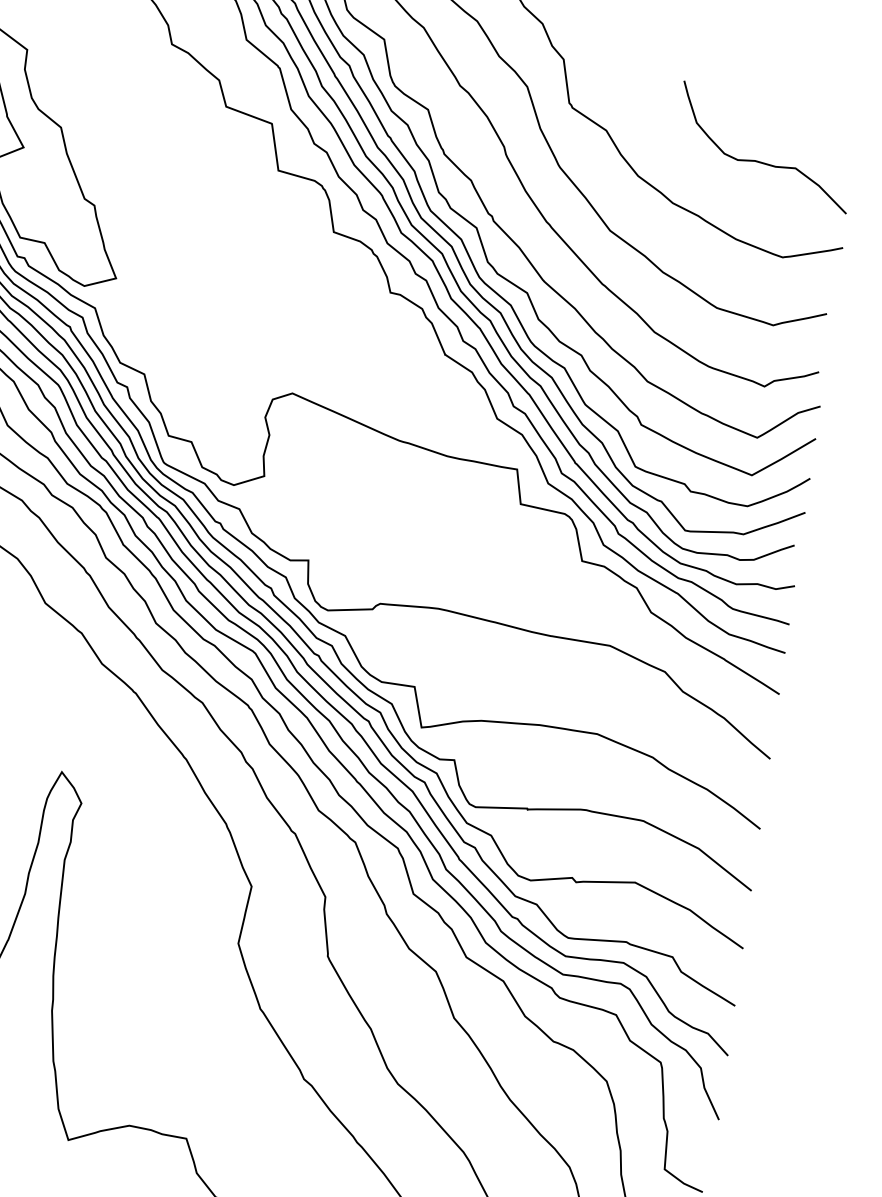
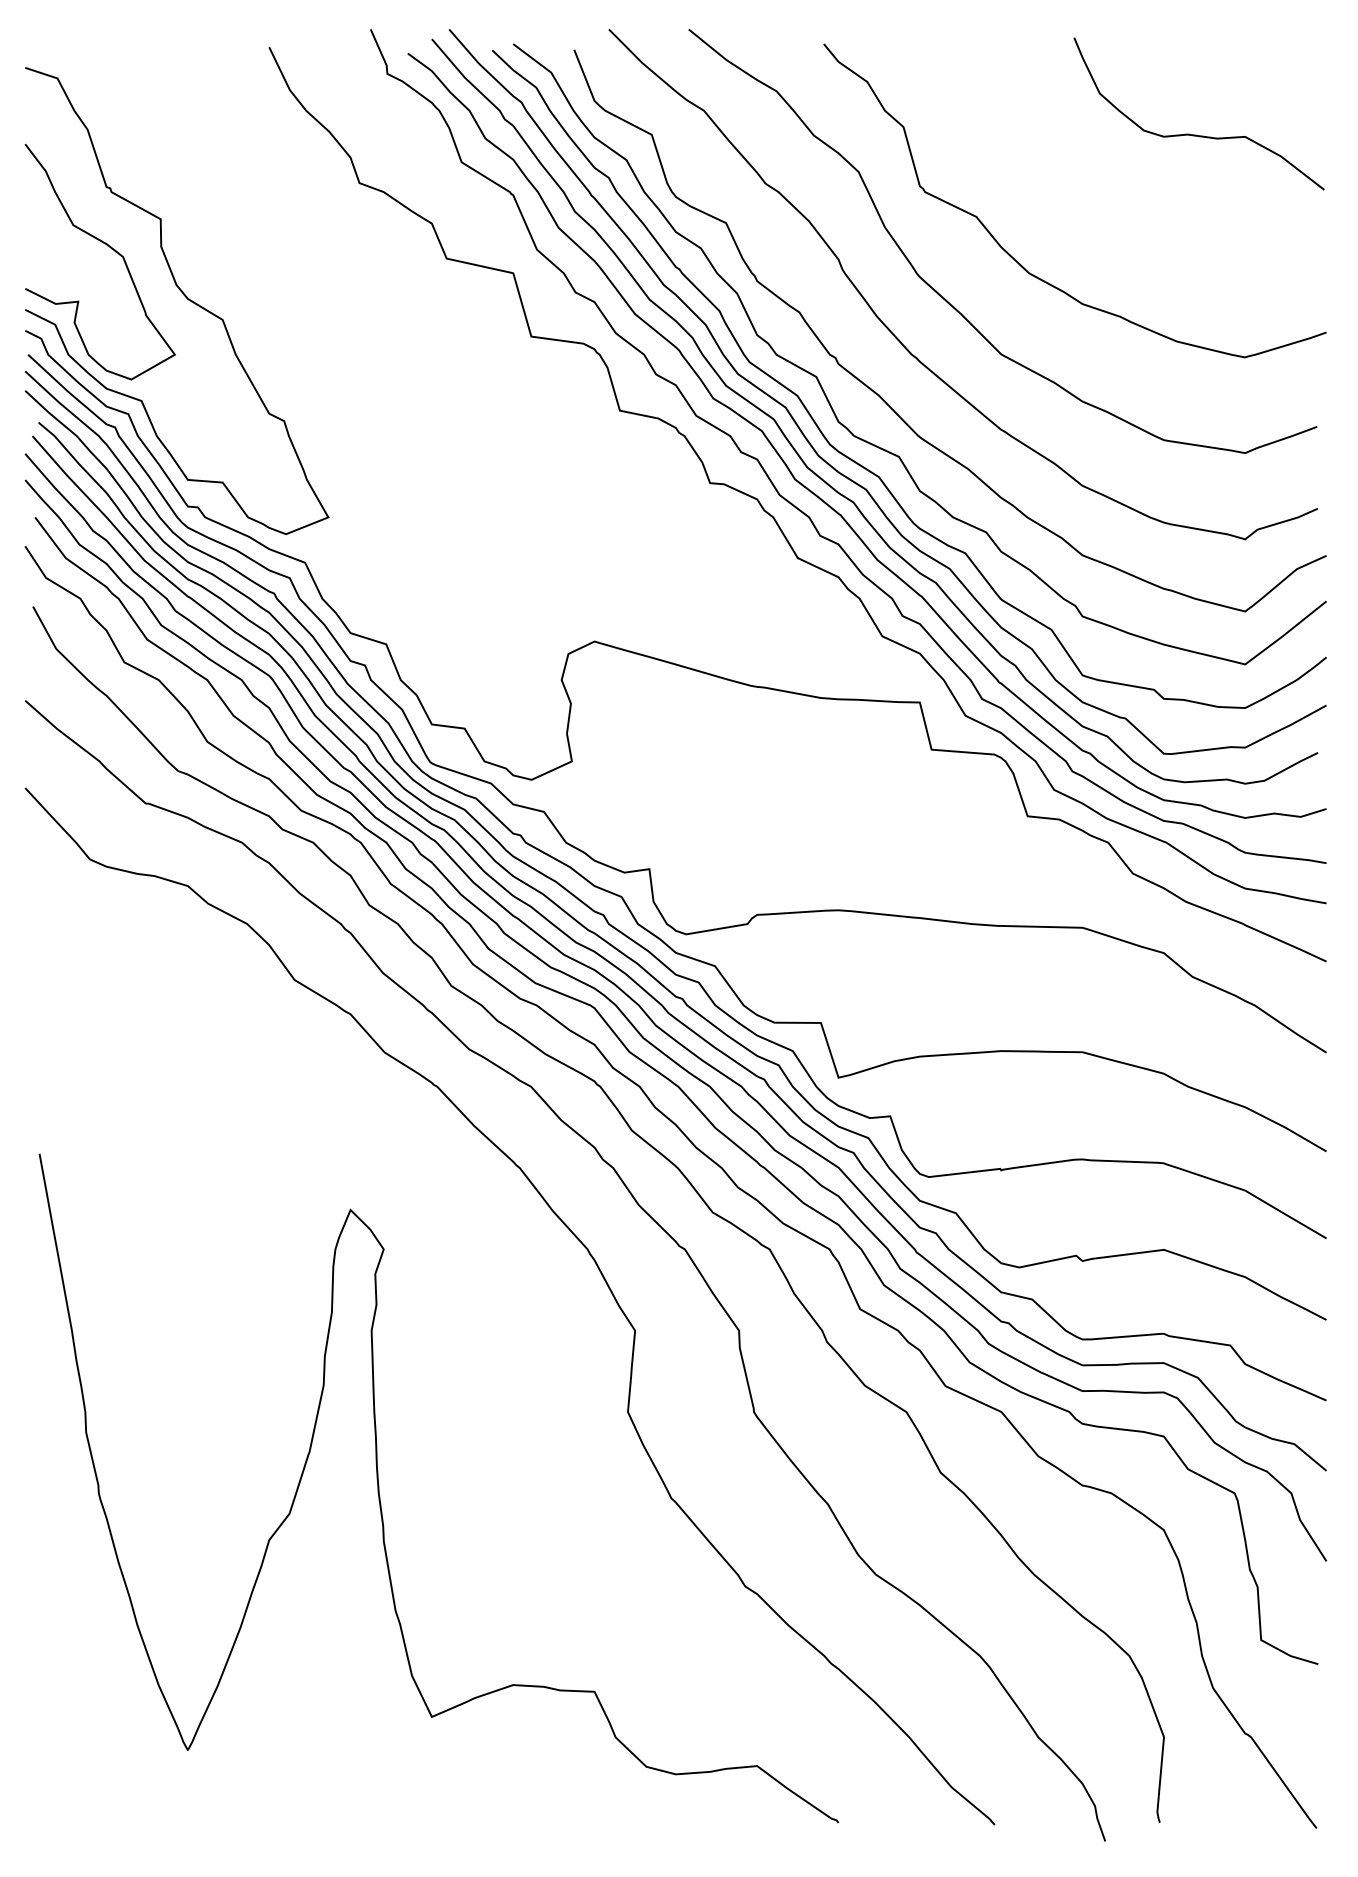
curve: (761, 161) -> (1196, 134), moved

